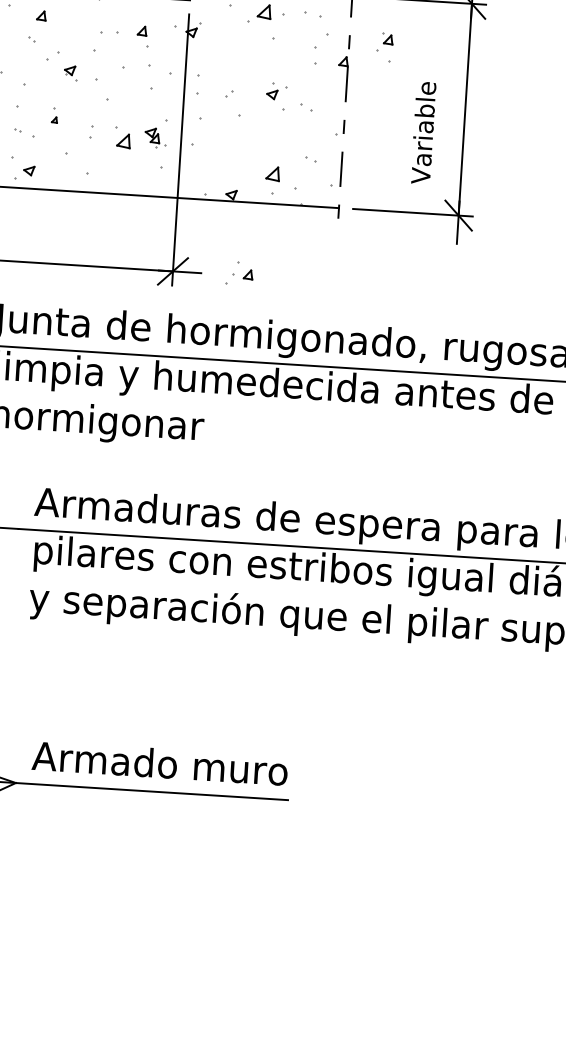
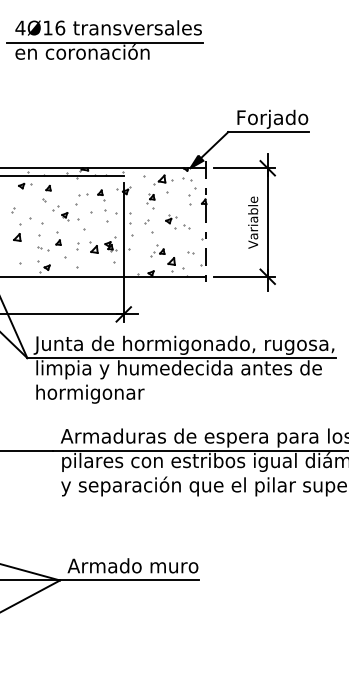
part: (384, 47) -> (150, 201), moved
part: (54, 115) -> (58, 238), size x1.67
text: (424, 132) -> (253, 222), moved
part: (239, 271) -> (157, 250), moved

